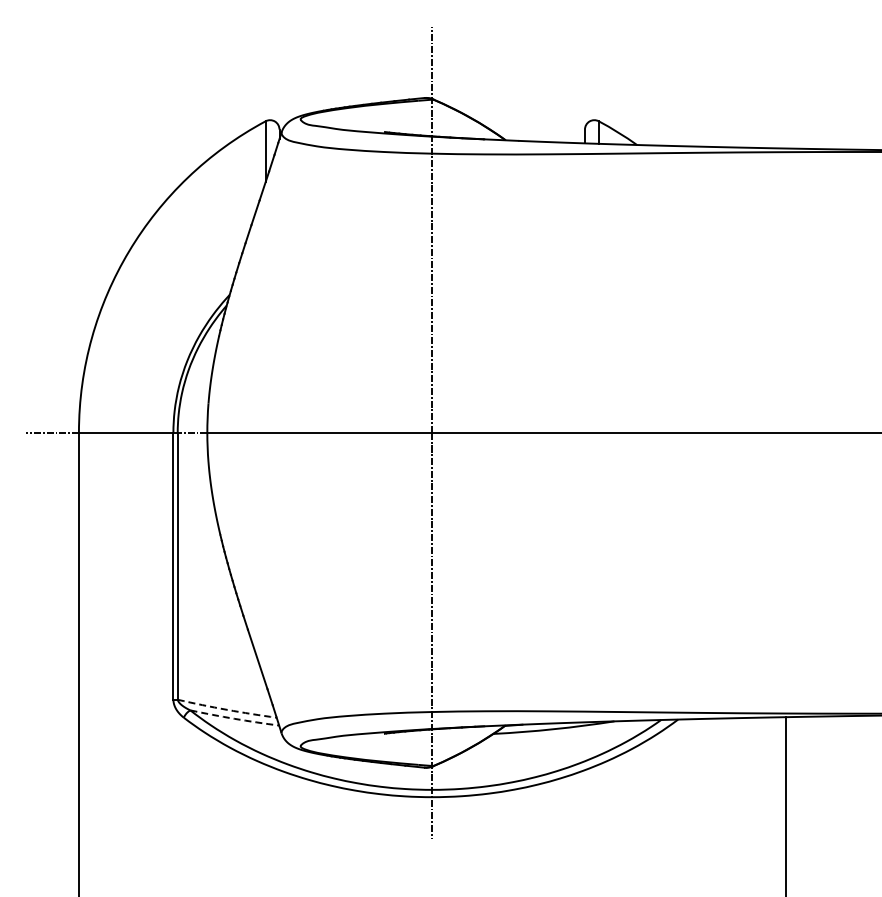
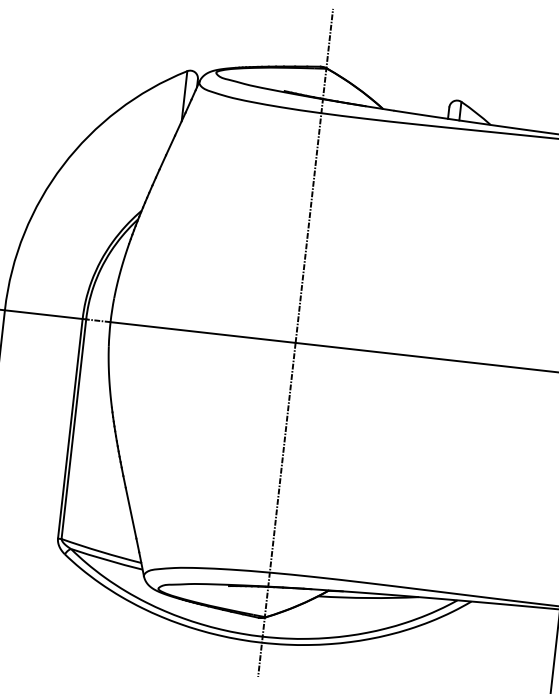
arc: (227, 709) -> (101, 551), dashed -> solid
arc: (234, 718) -> (106, 559), dashed -> solid

